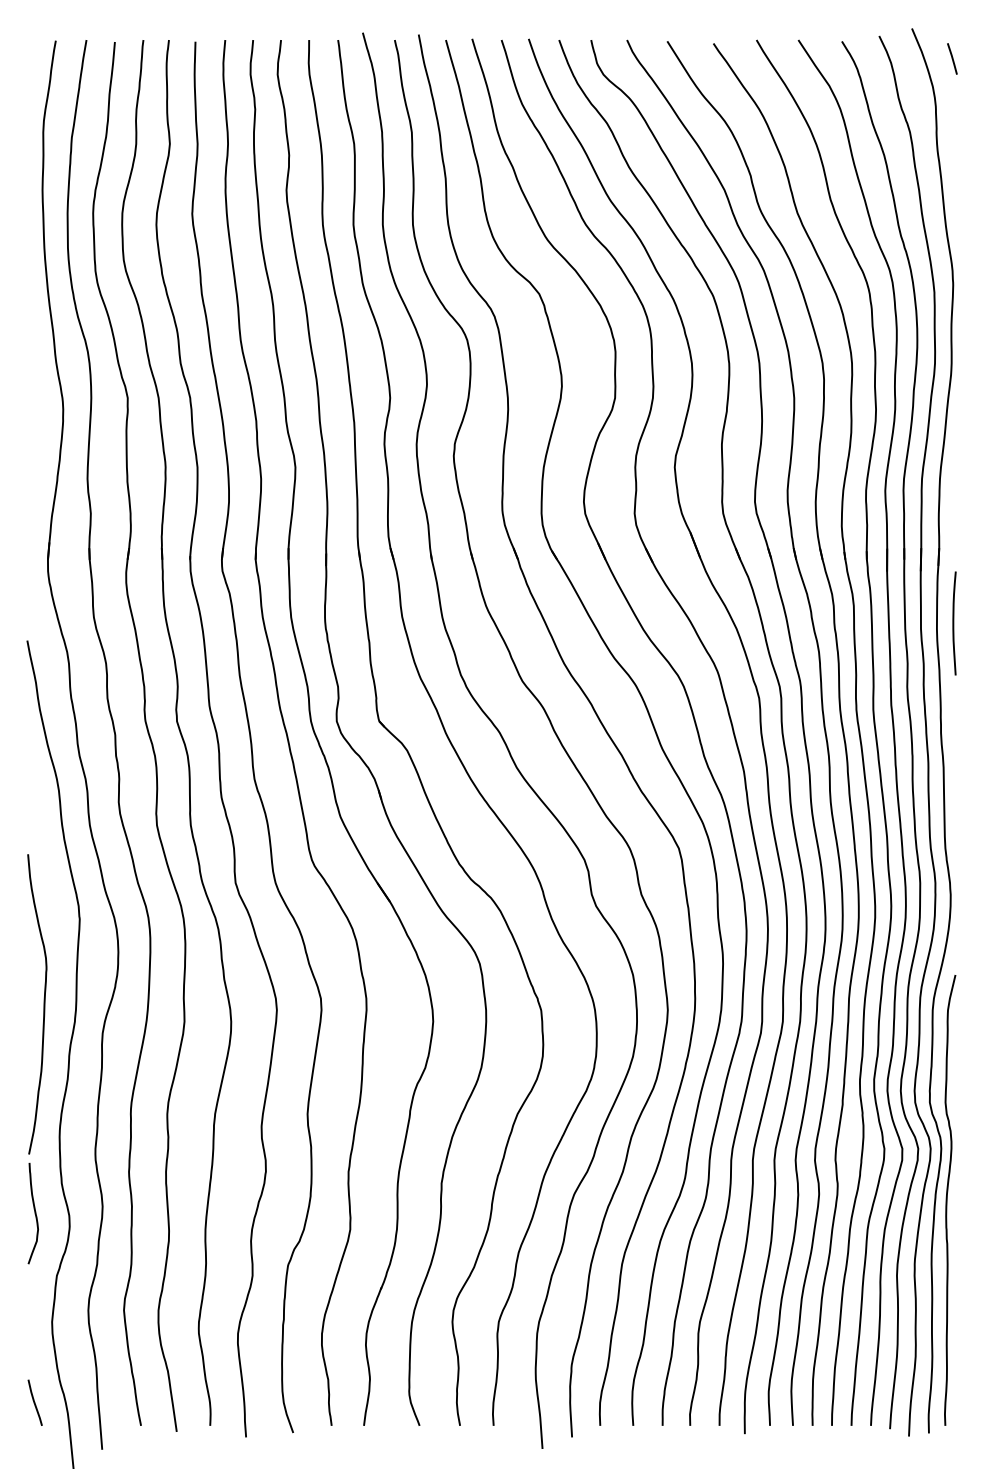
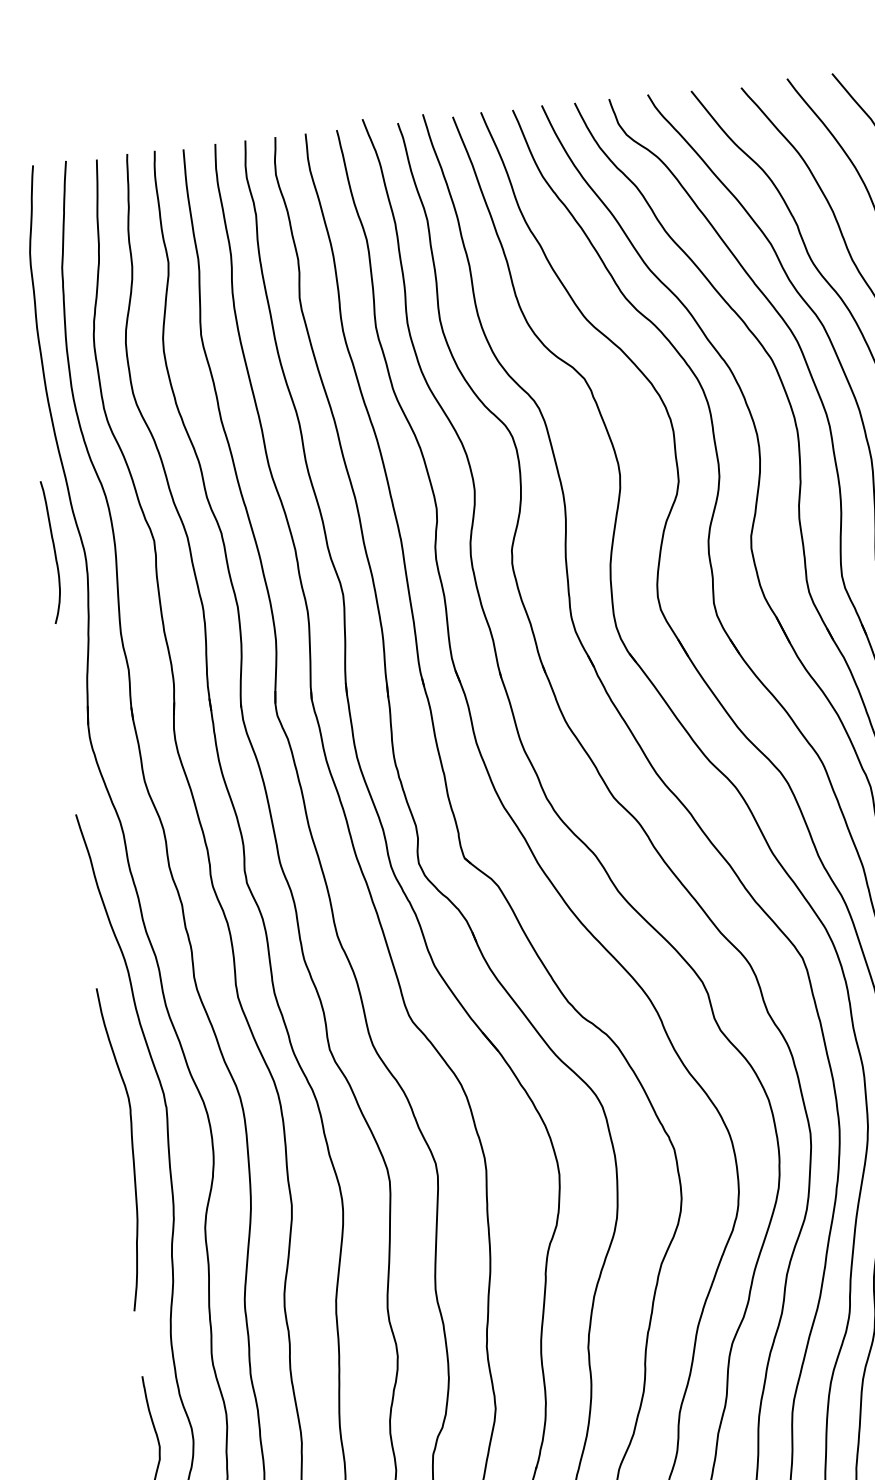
curve: (34, 397) -> (53, 551), added
curve: (43, 1004) -> (131, 1148), moved

